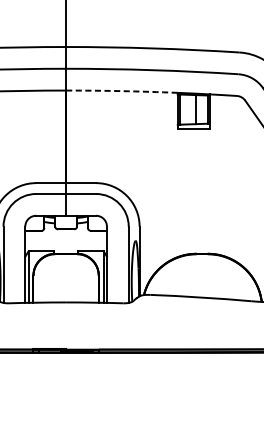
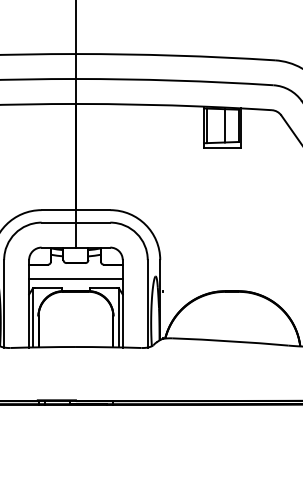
arc: (121, 91) -> (139, 104), dashed -> solid
line: (65, 242) -> (75, 278), added

